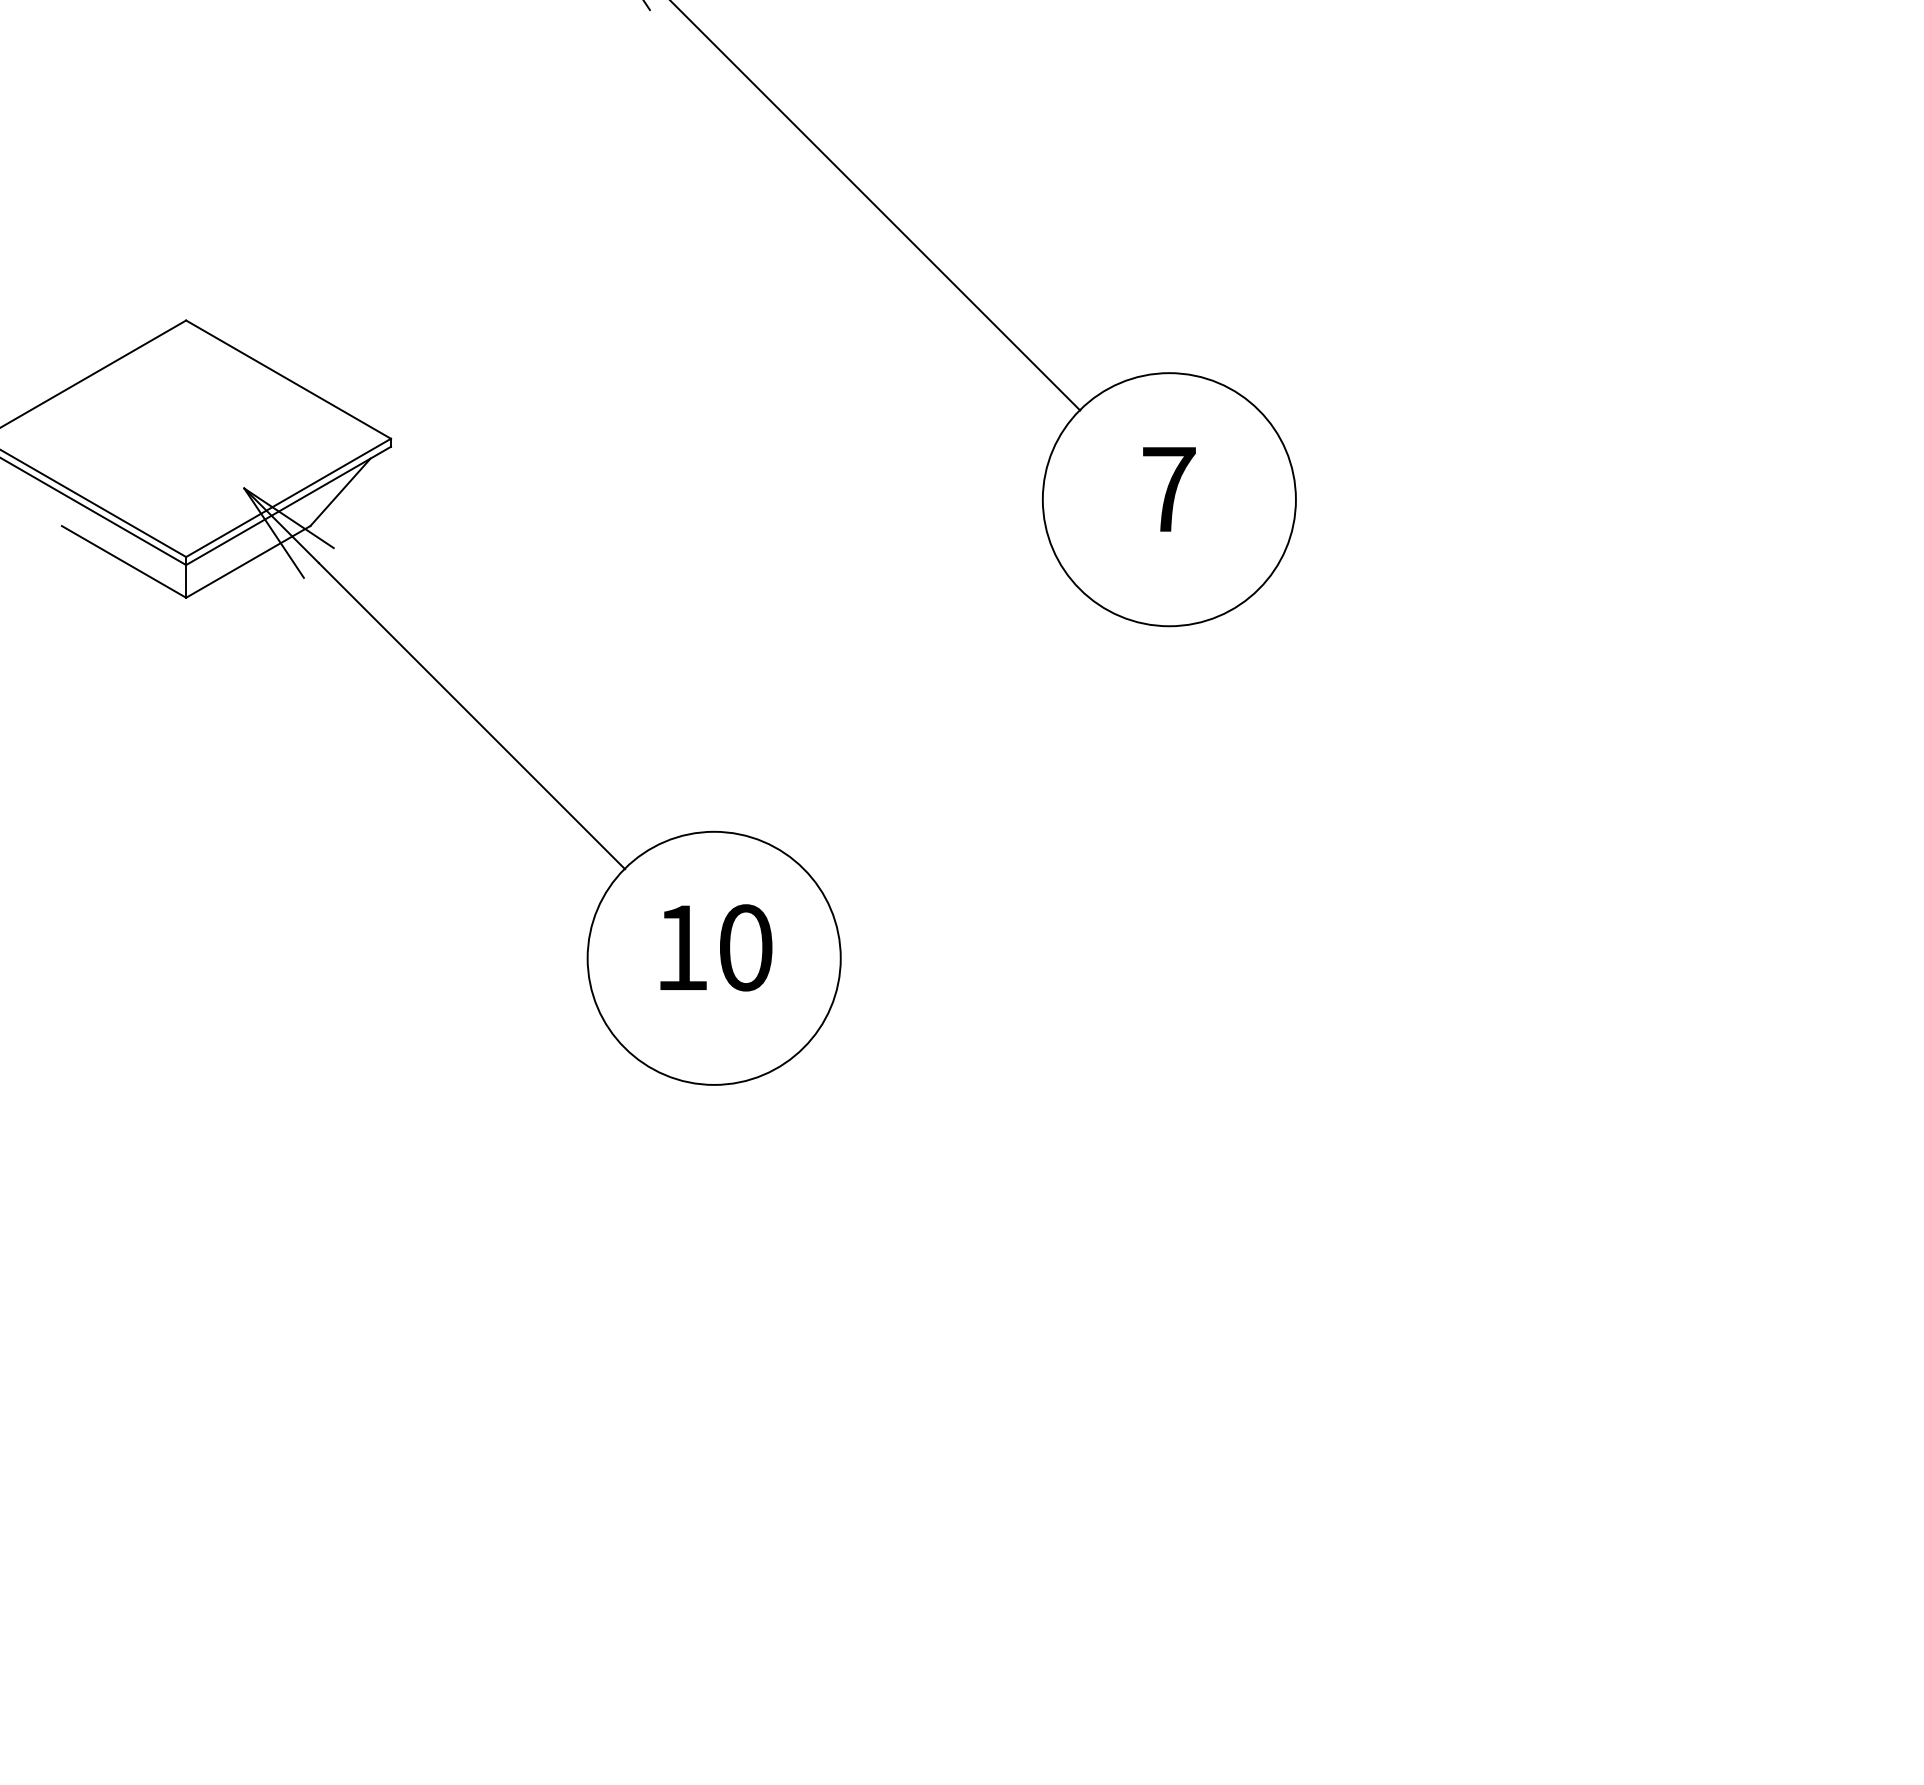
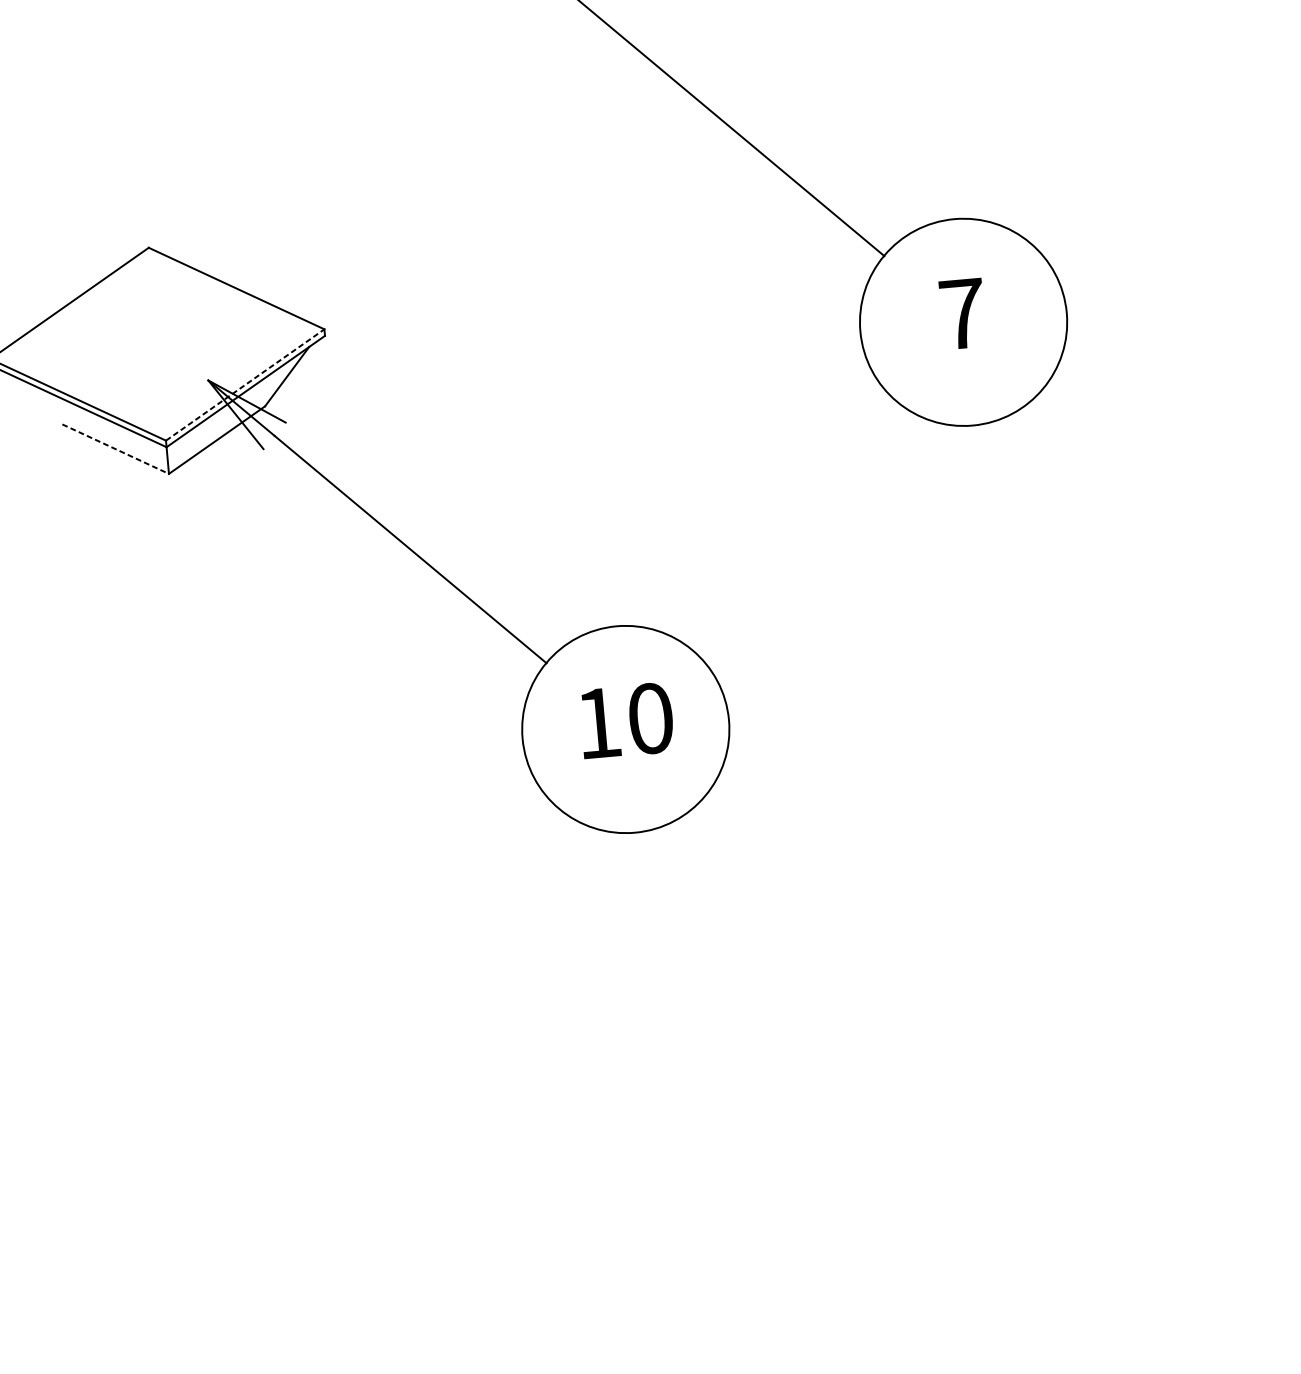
line: (289, 497) -> (245, 384), solid -> dashed
line: (124, 561) -> (116, 448), solid -> dashed

